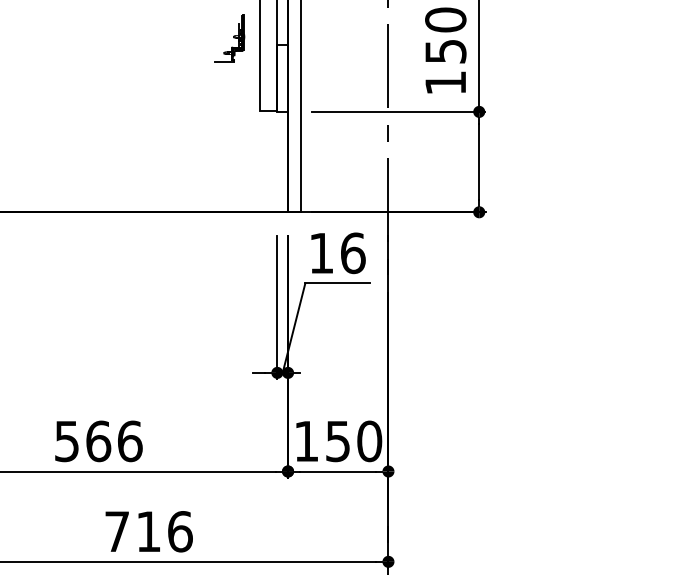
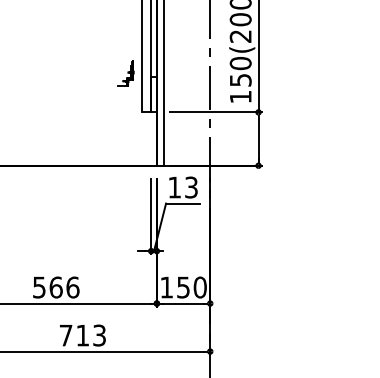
text: (353, 253) -> (191, 187), 16 -> 13
text: (180, 531) -> (99, 335), 716 -> 713

